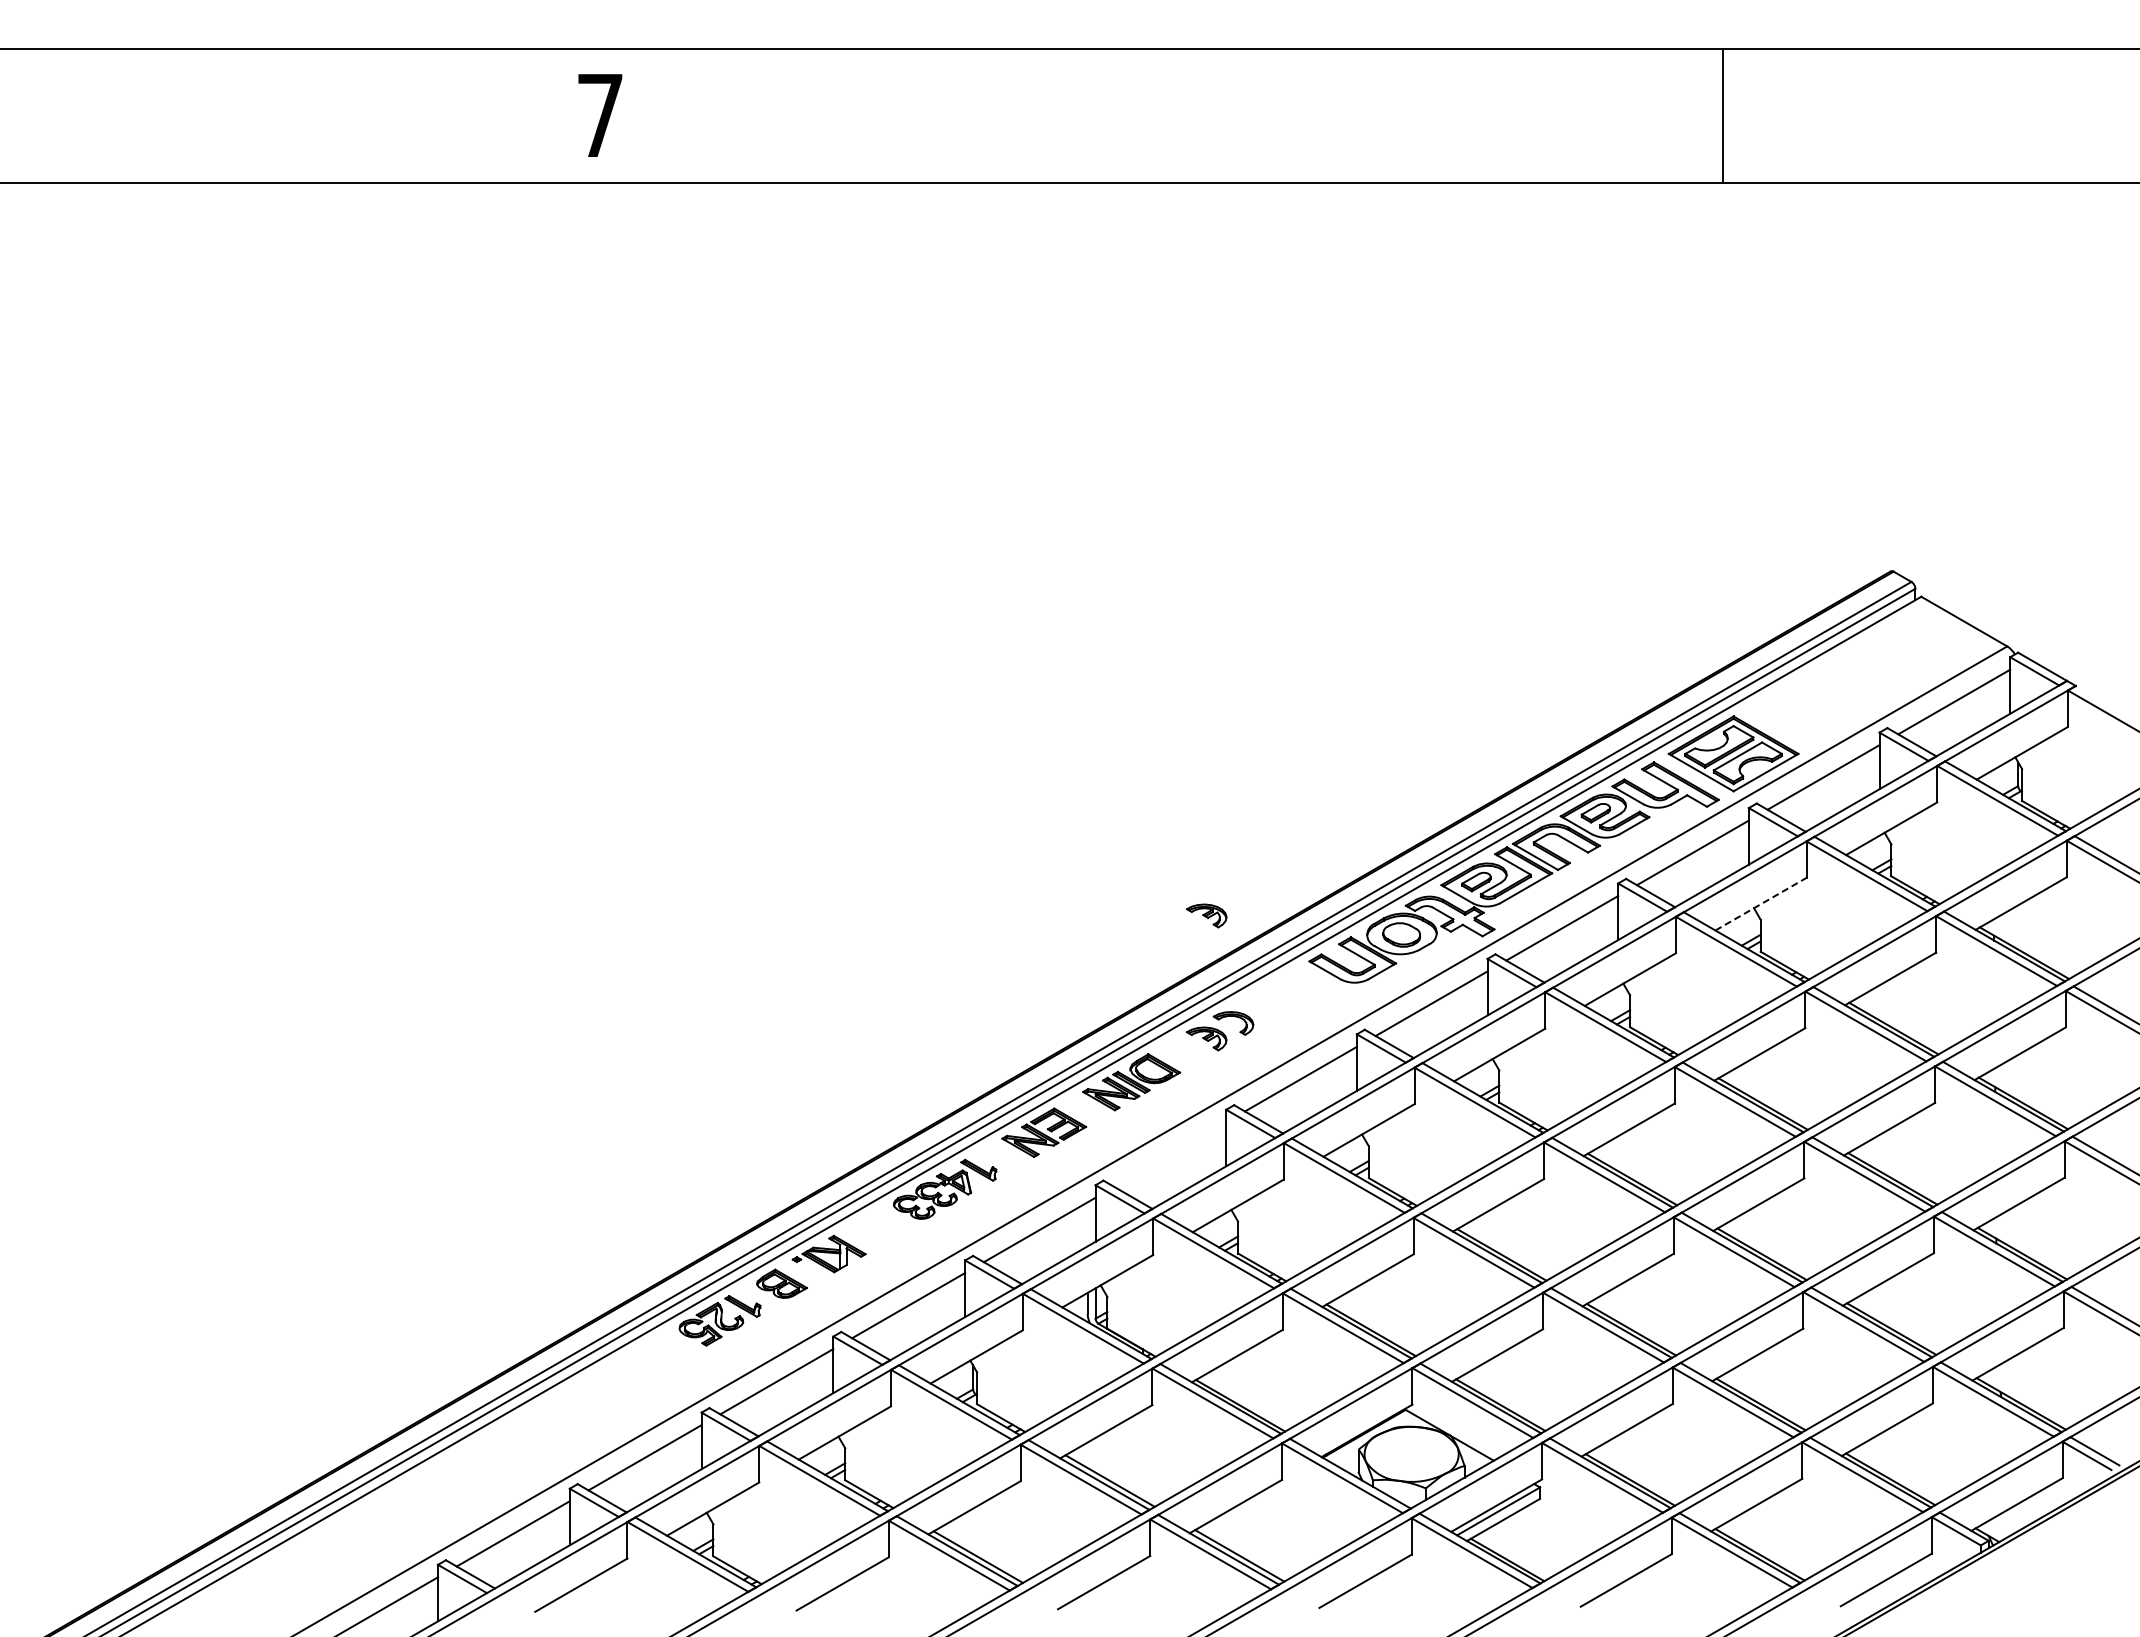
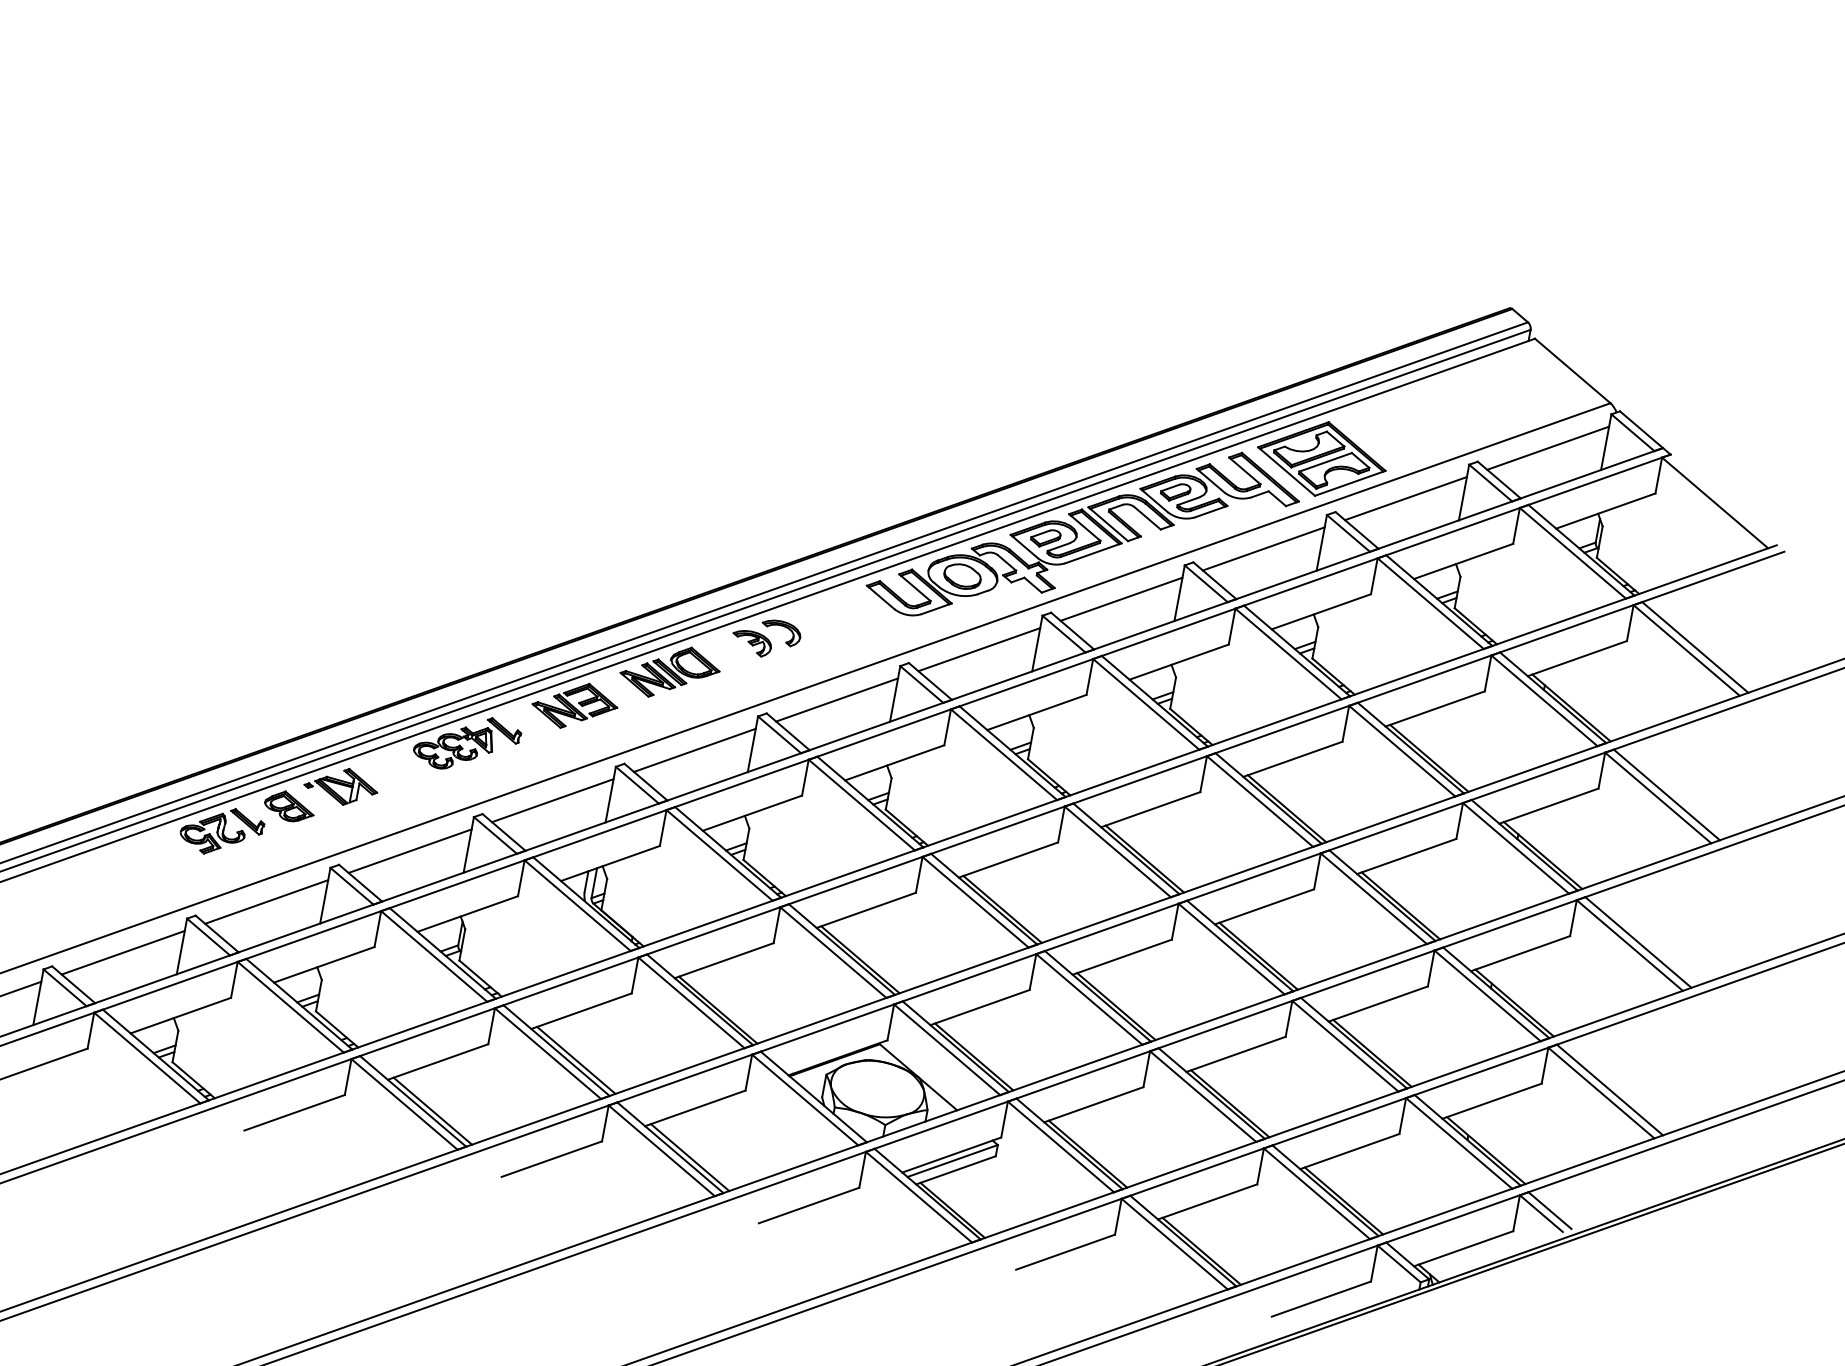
line: (1761, 904) -> (1321, 612), dashed -> solid
part: (1206, 915) -> (774, 521), removed
line: (1170, 1154) -> (695, 750), added

